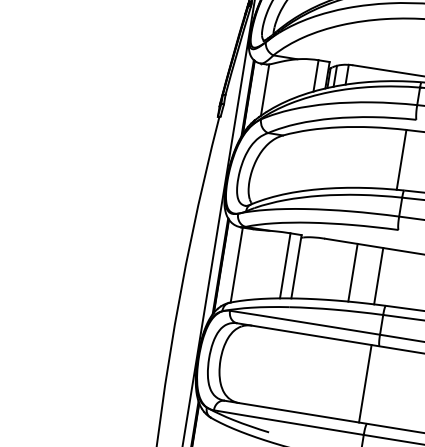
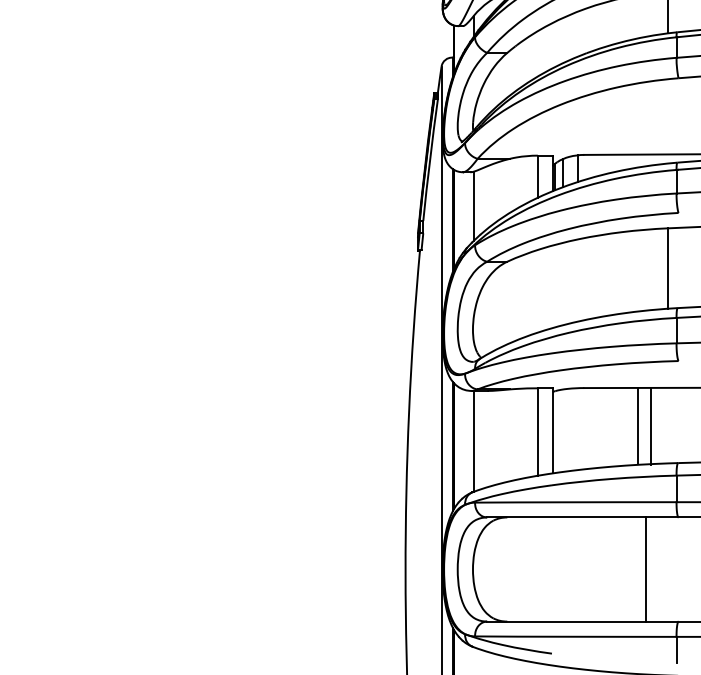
line: (352, 272) -> (650, 426), moved
line: (378, 276) -> (638, 425), moved
line: (365, 383) -> (645, 569), moved

